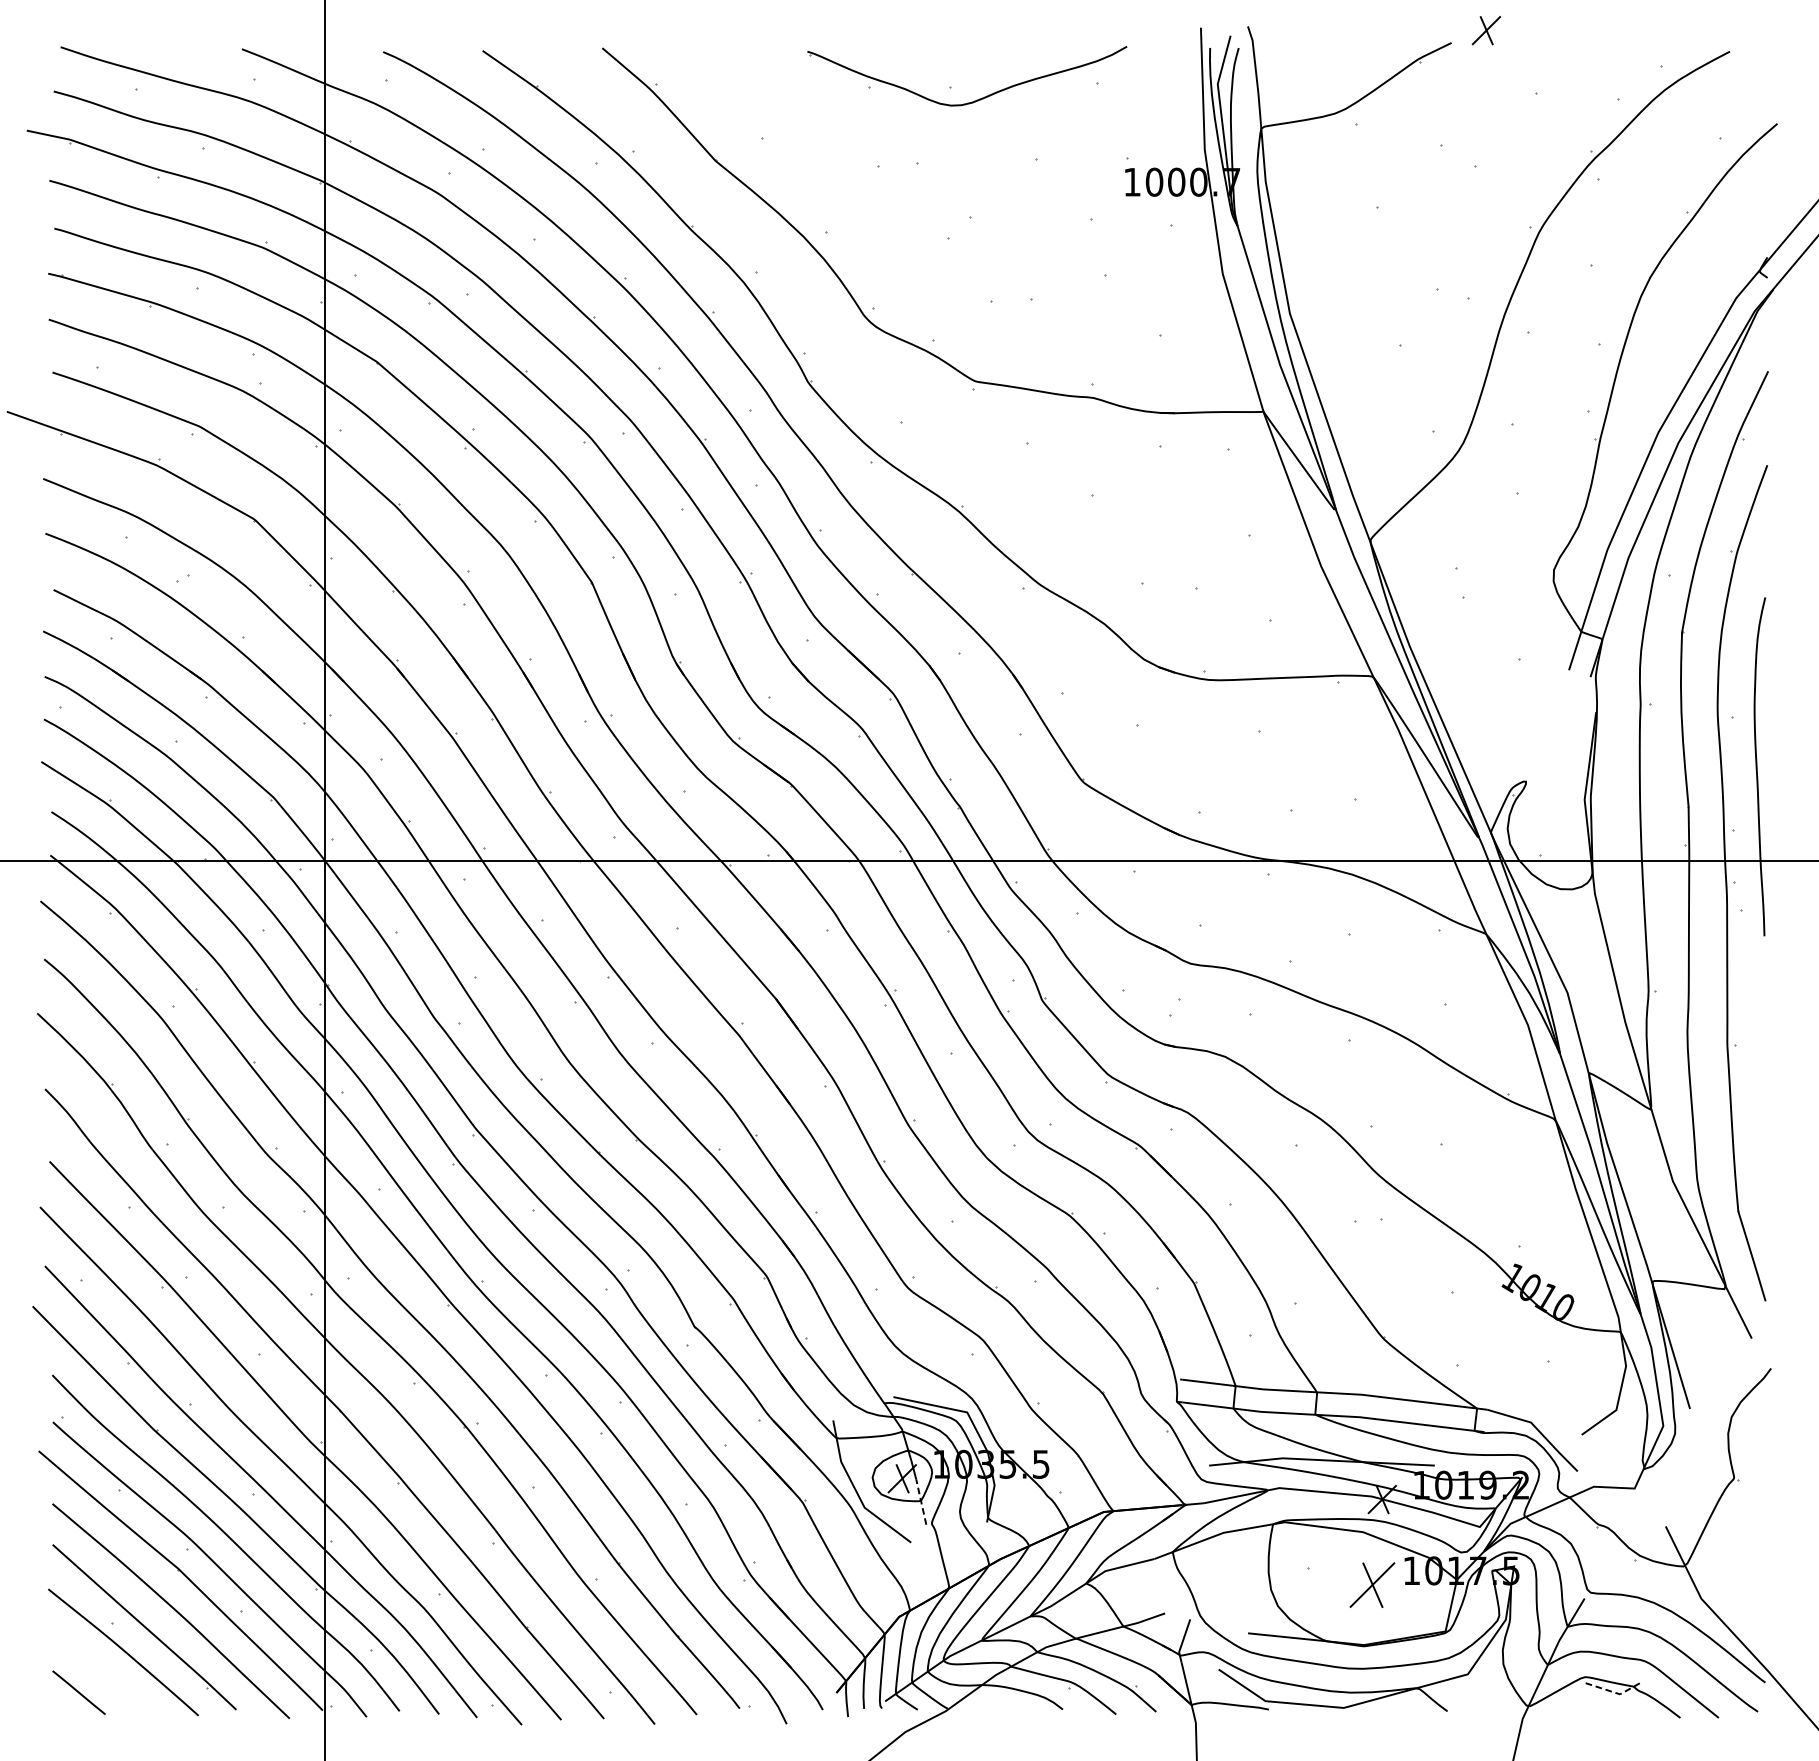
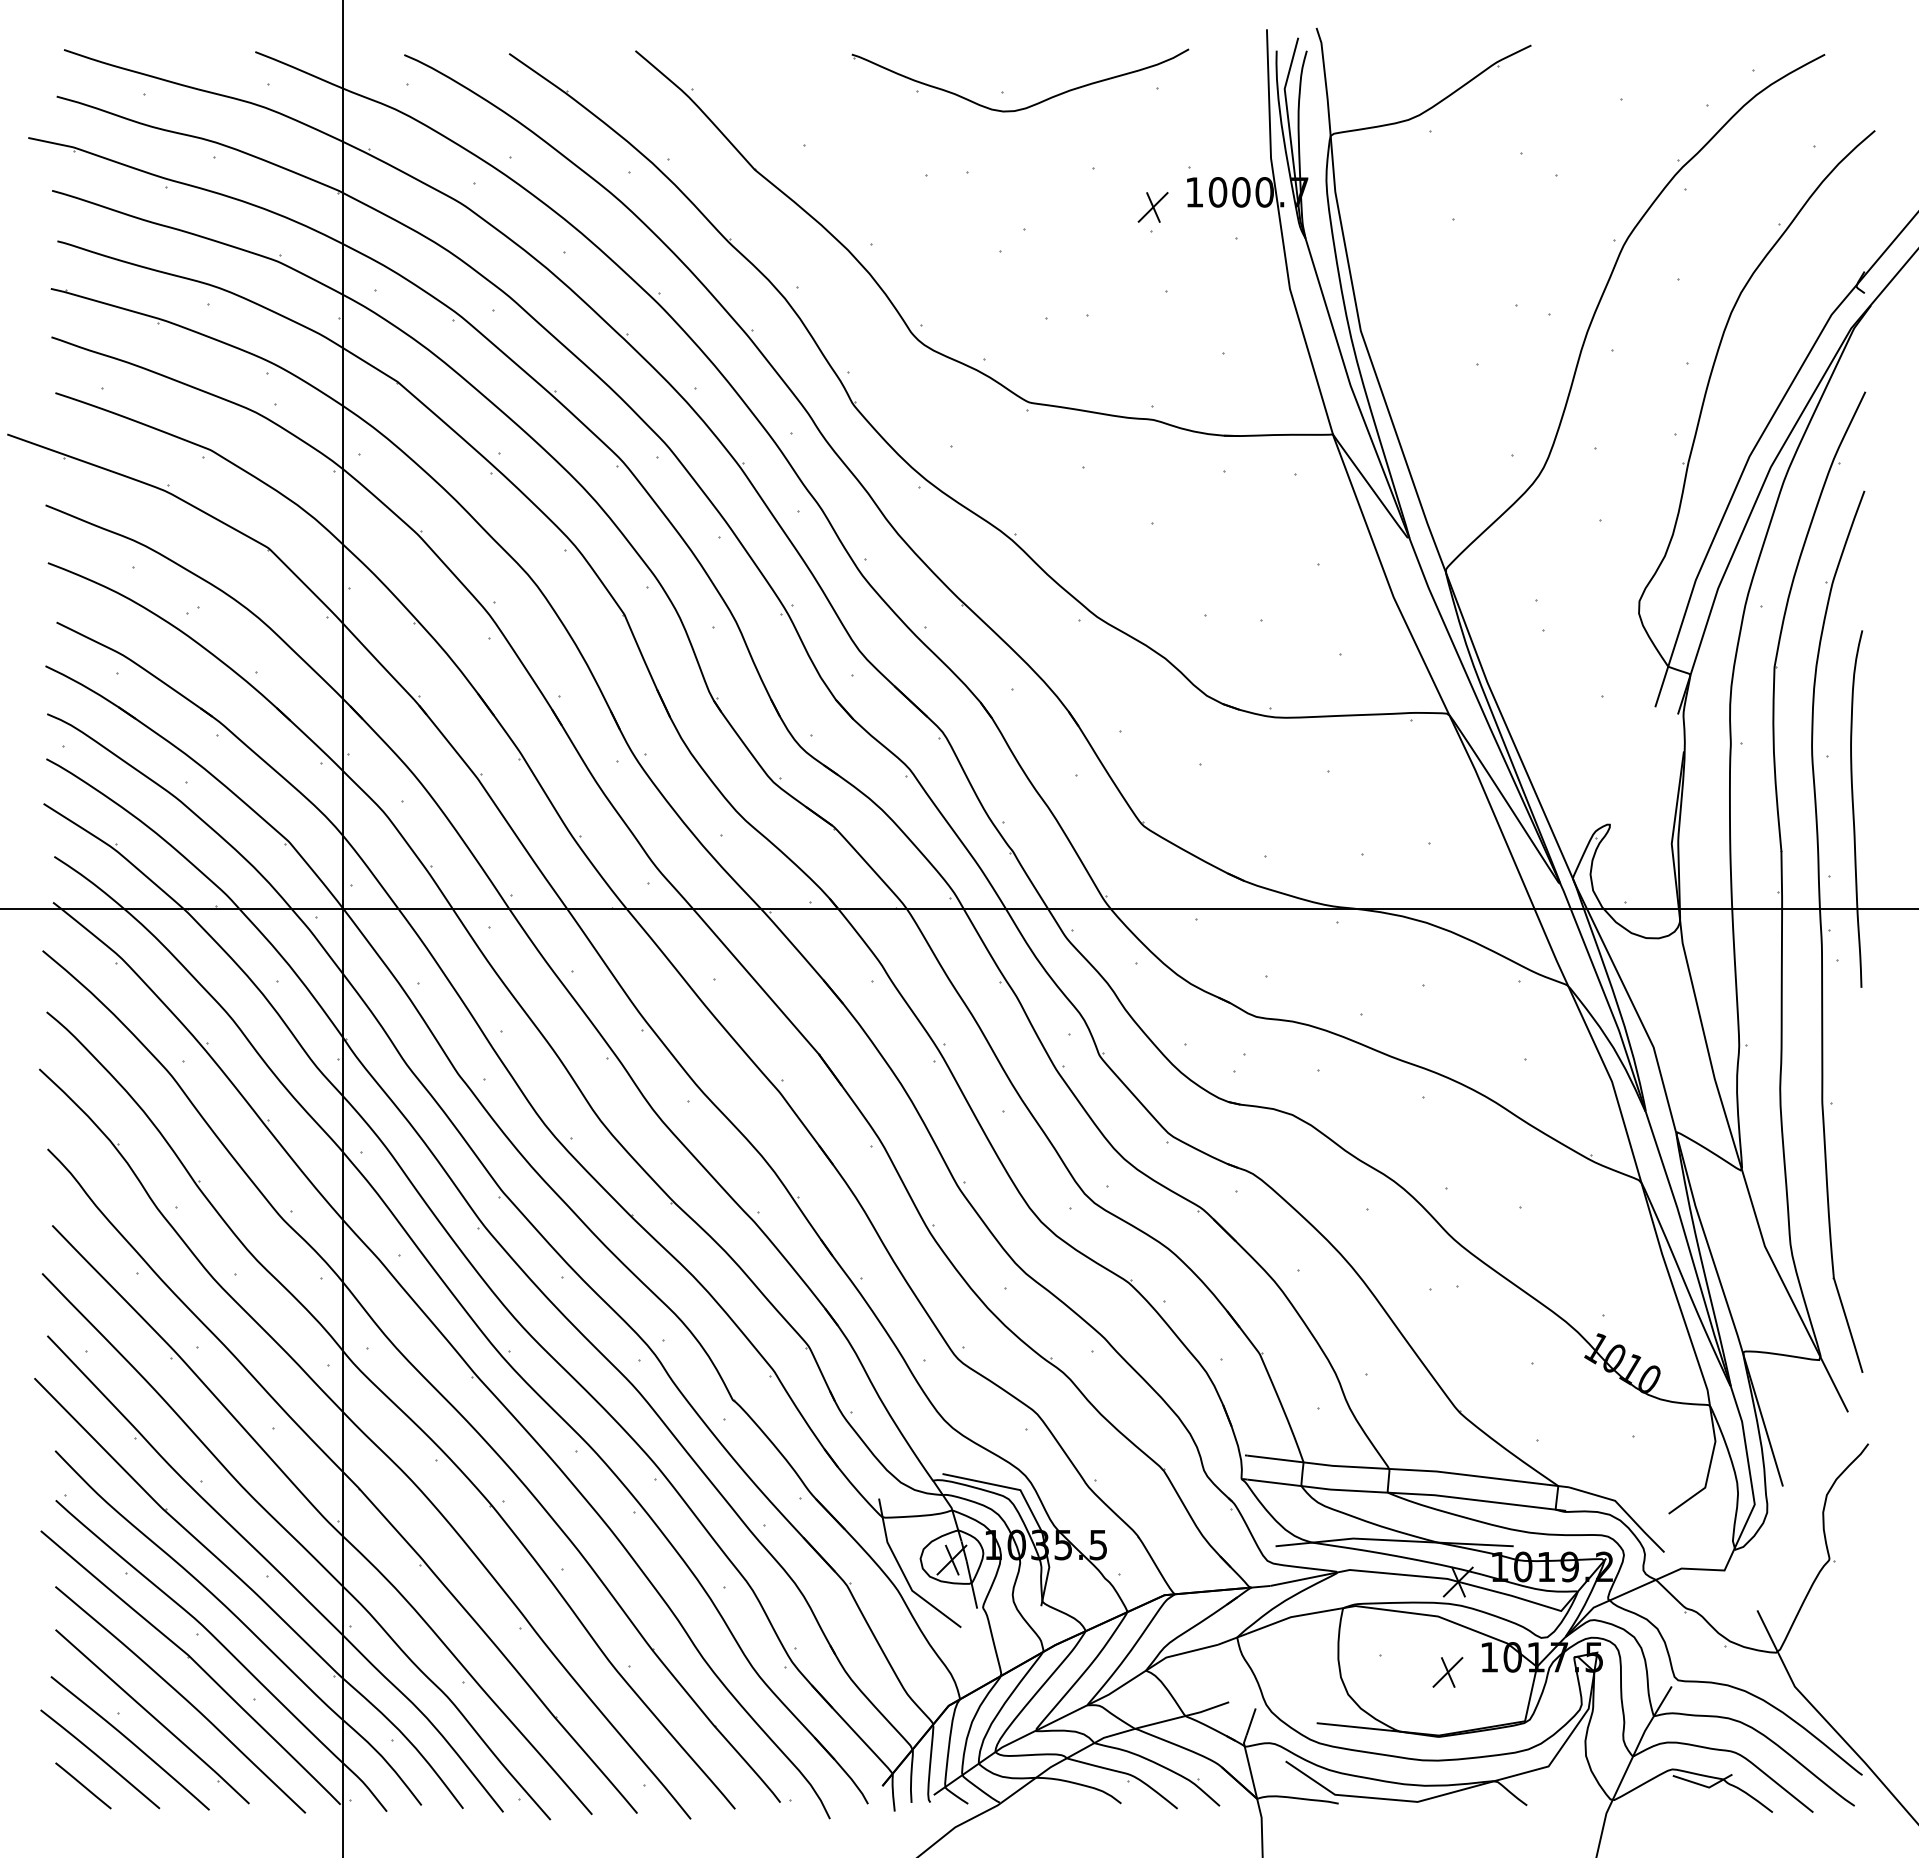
part: (1485, 30) -> (1152, 207), moved
line: (920, 1501) -> (971, 1584), dashed -> solid
part: (1372, 1585) -> (1447, 1672), size x0.62
curve: (95, 1667) -> (100, 1759), added
line: (1615, 1693) -> (1704, 1786), dashed -> solid

